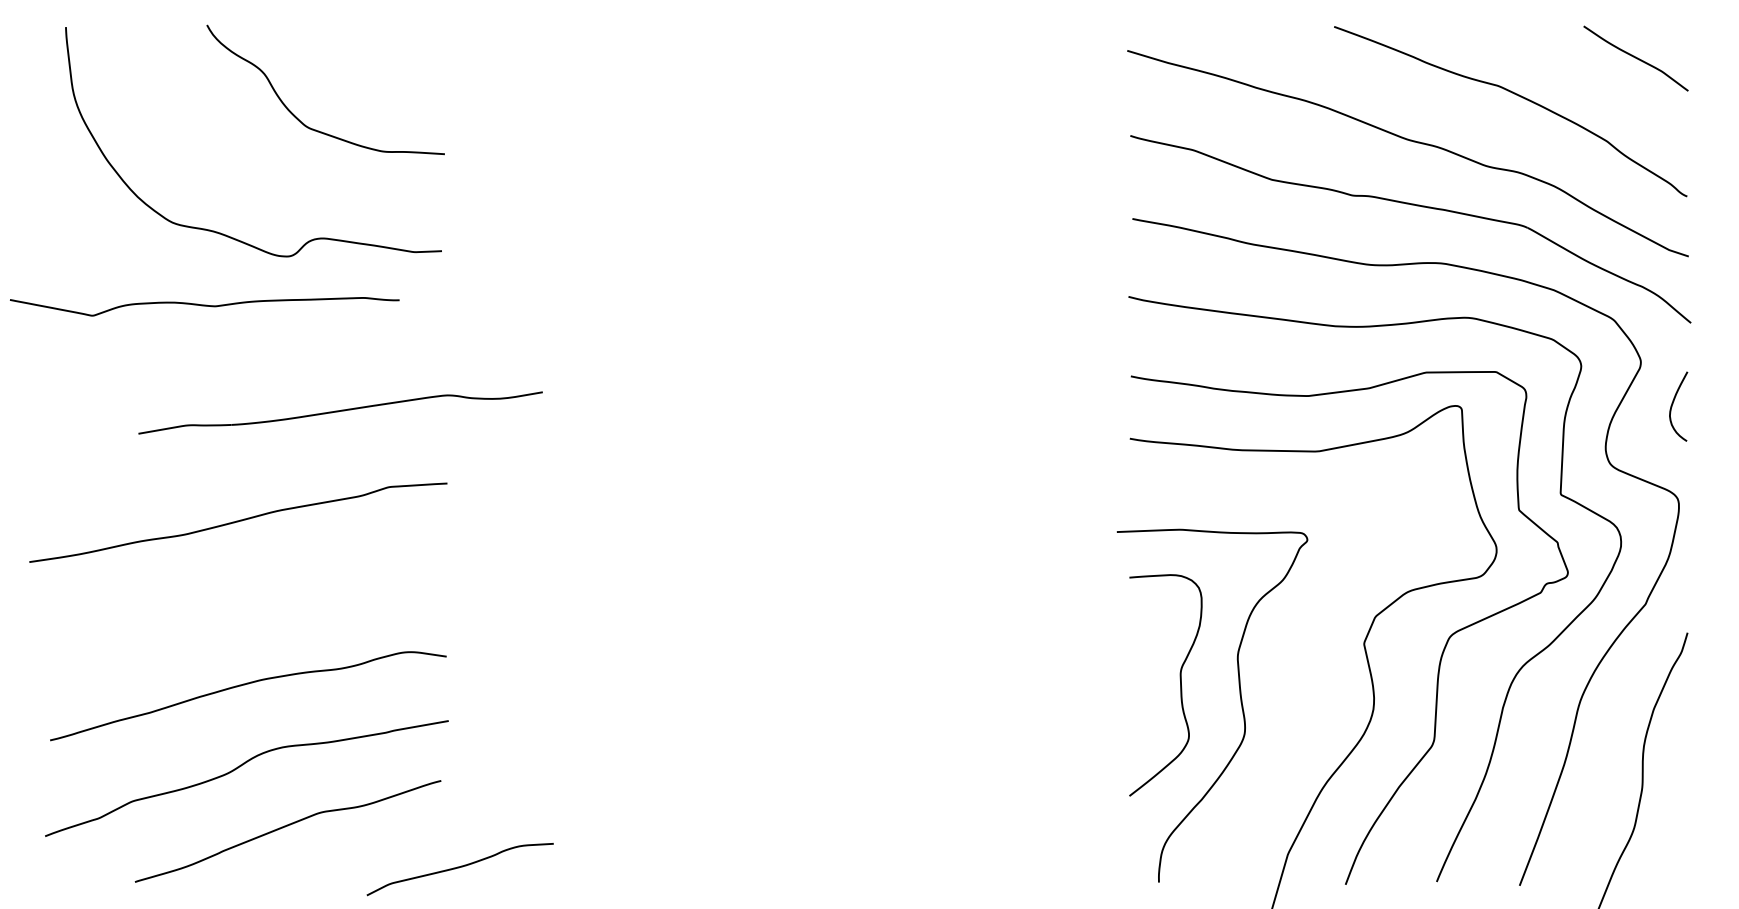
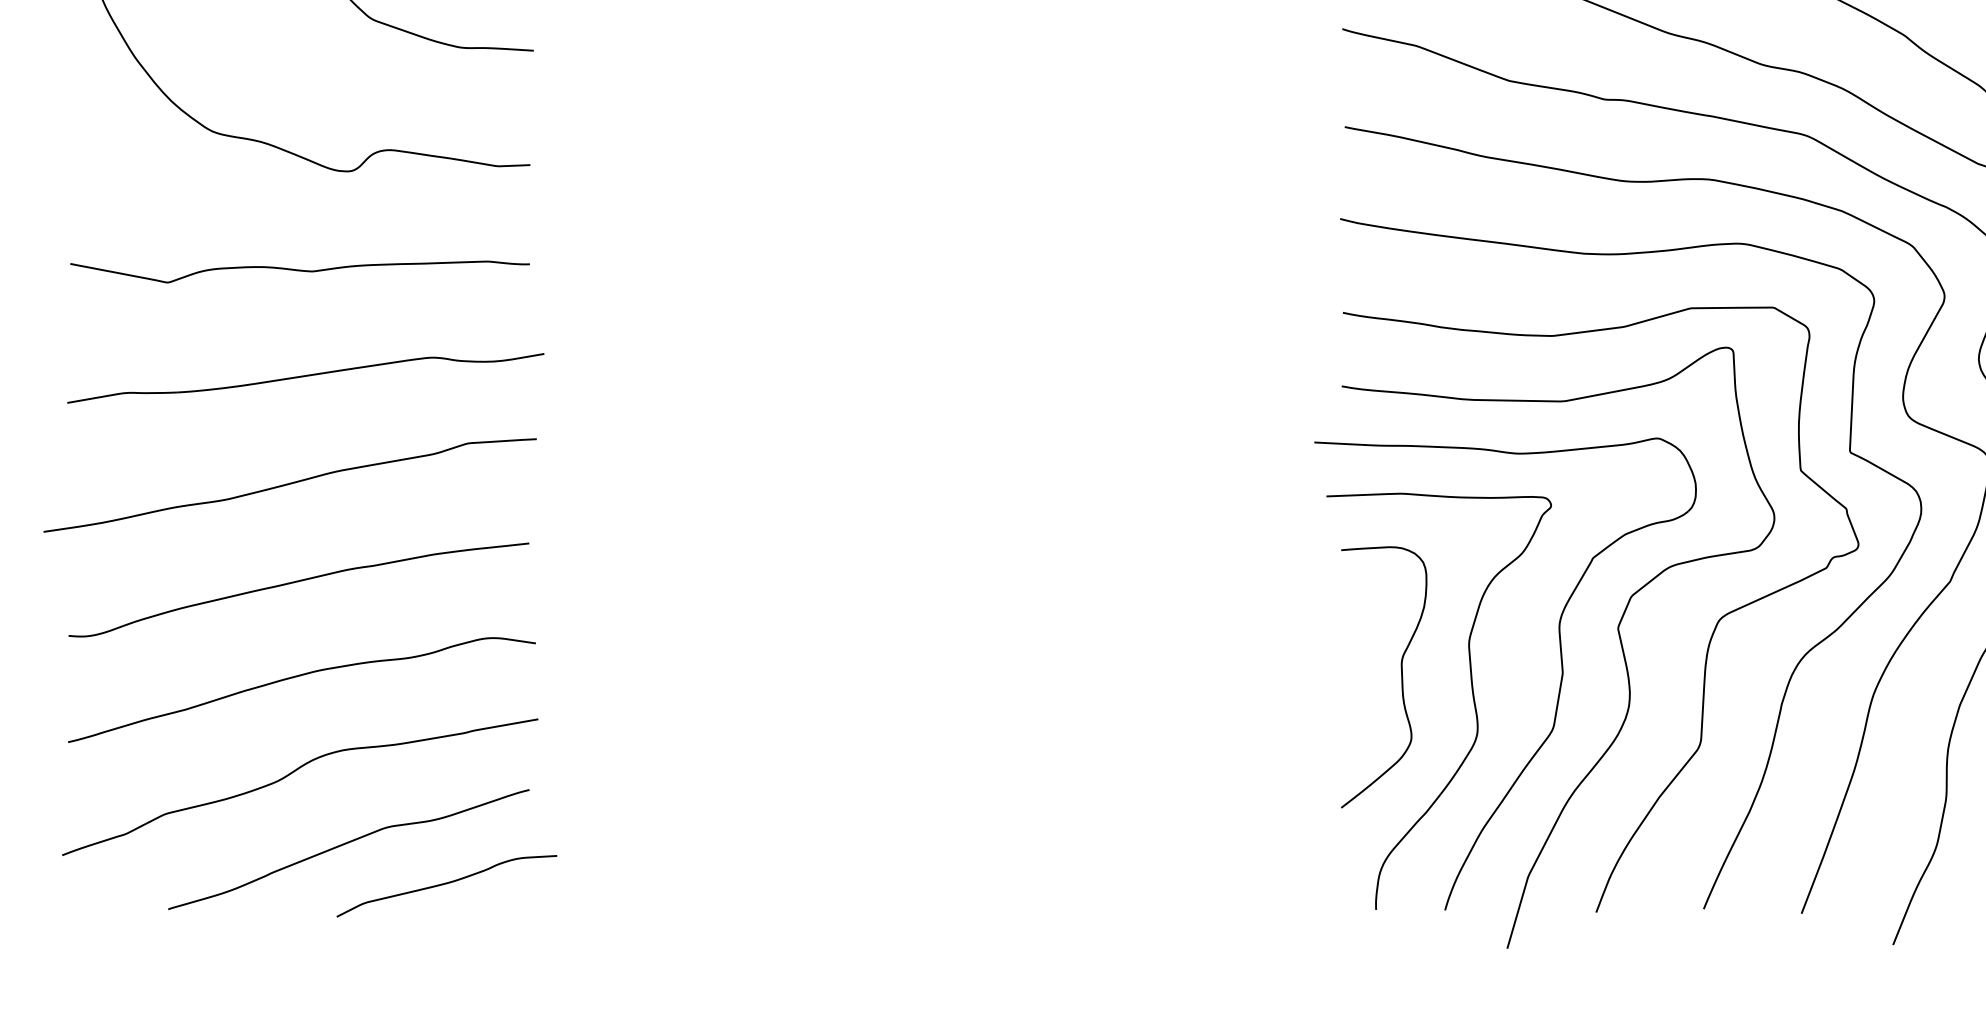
curve: (204, 306) -> (299, 271), moved
part: (340, 412) -> (305, 377), moved
curve: (244, 605) -> (297, 583), added
part: (1314, 690) -> (1559, 683), added
curve: (459, 868) -> (446, 885), moved

